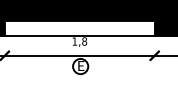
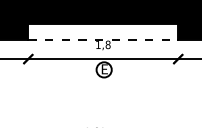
line: (79, 36) -> (103, 39), solid -> dashed

